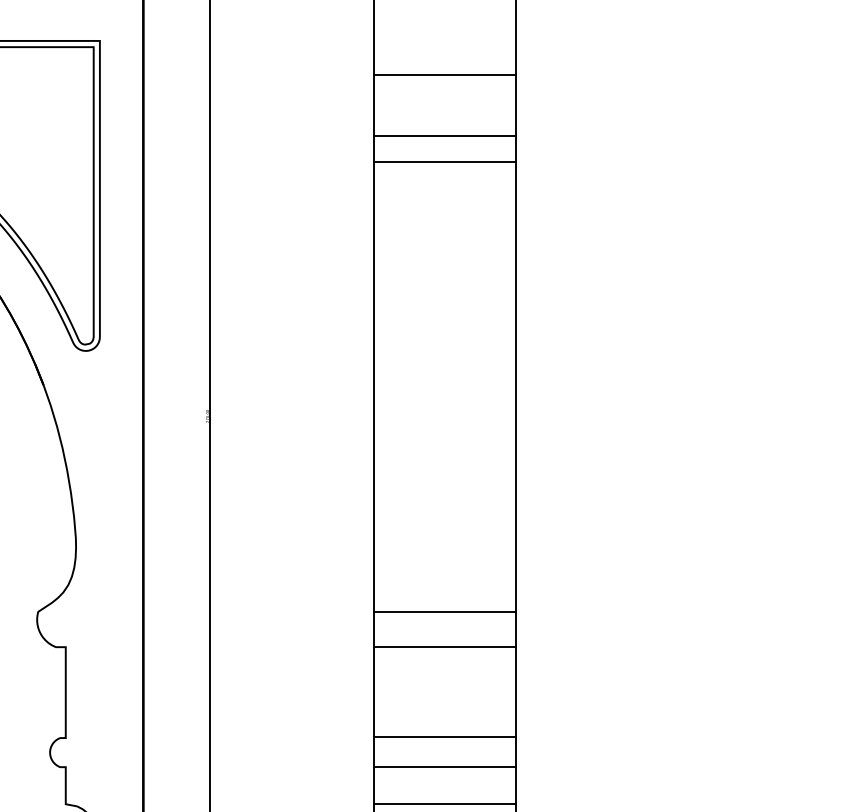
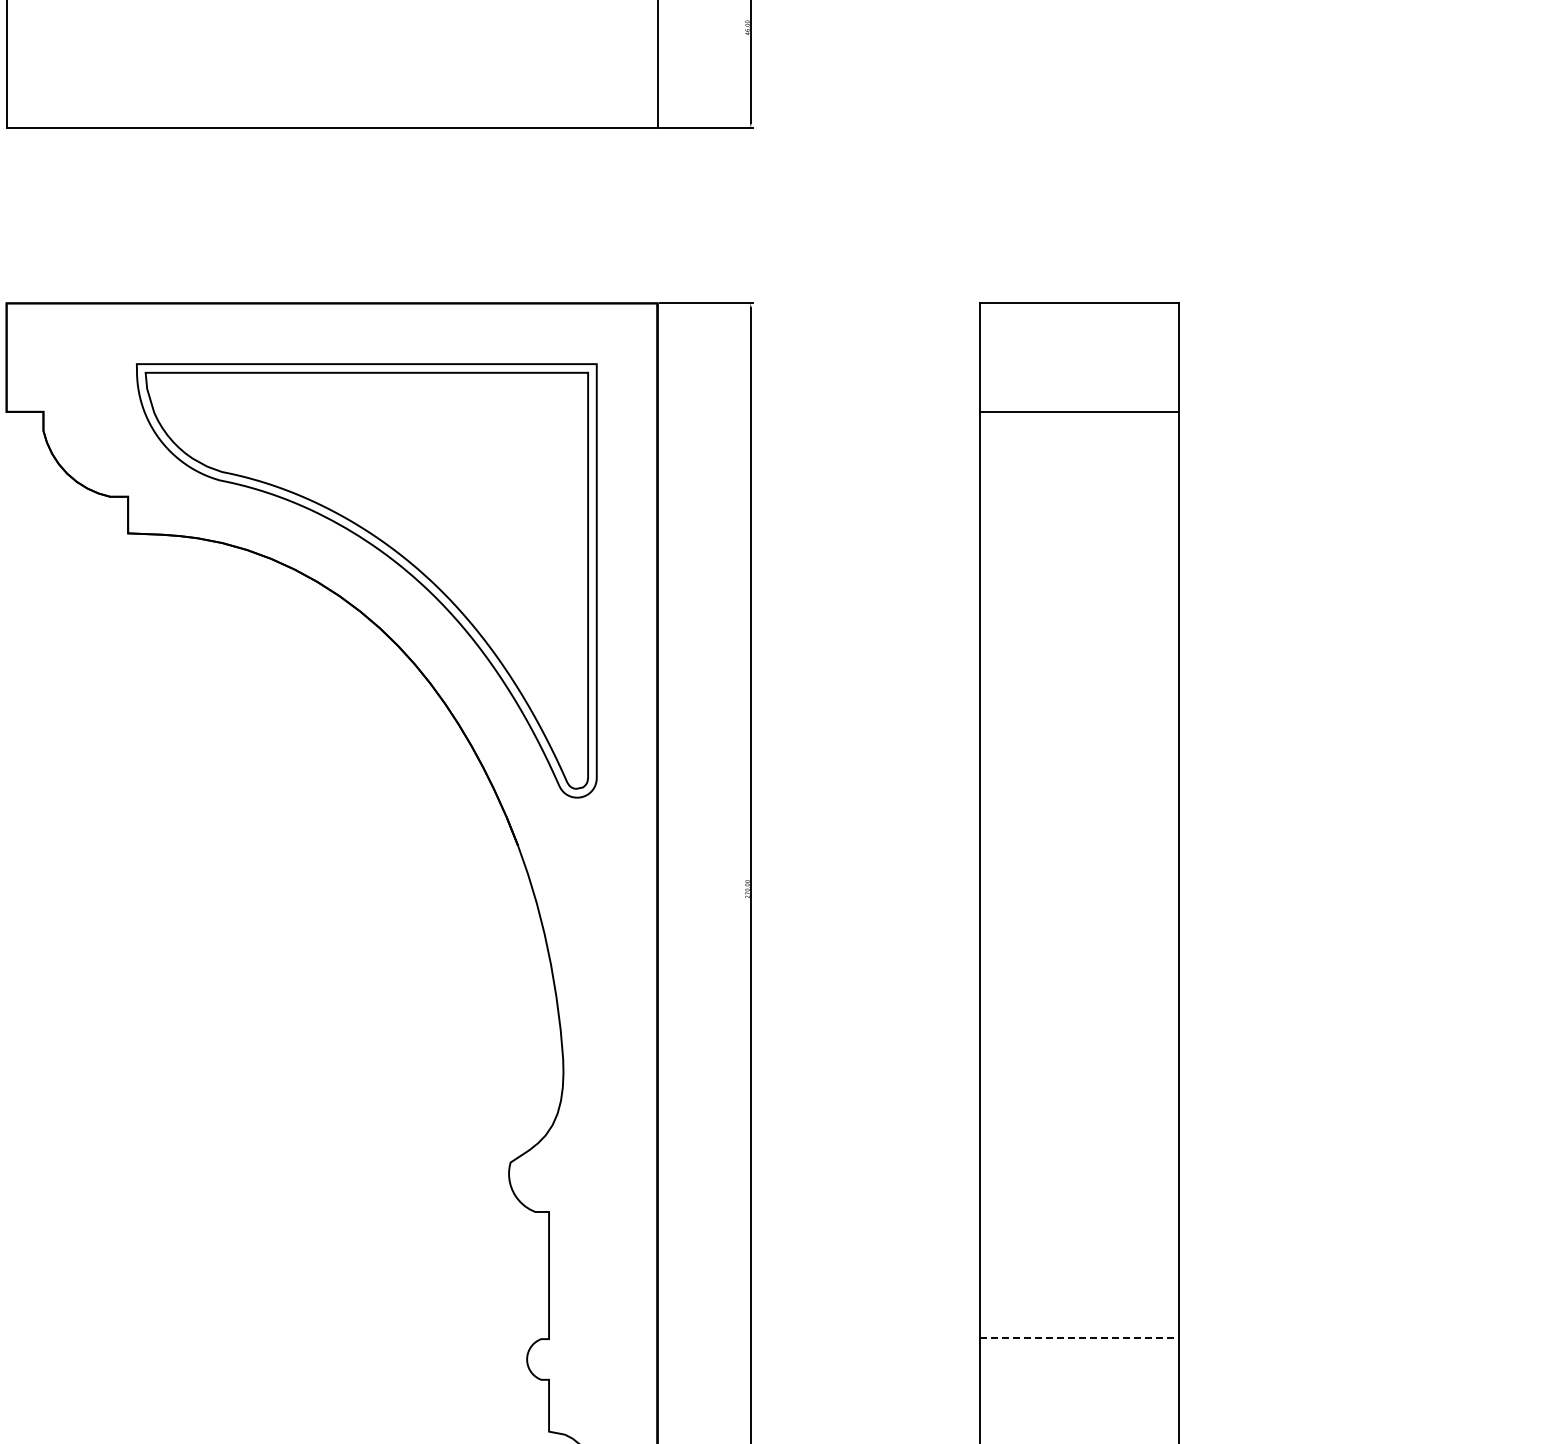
line: (445, 135) -> (1079, 496), removed
line: (445, 162) -> (1079, 533), removed
line: (445, 611) -> (1079, 1162), removed
line: (445, 646) -> (1079, 1211), removed
line: (445, 736) -> (1079, 1337), solid -> dashed
line: (445, 766) -> (1079, 1379), removed
line: (445, 804) -> (1079, 1431), removed

